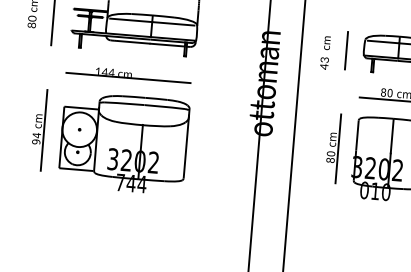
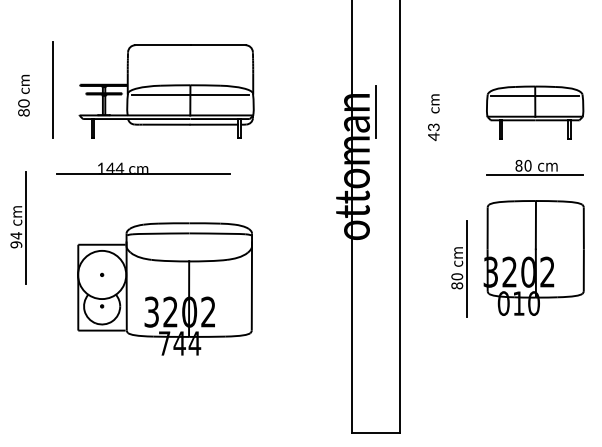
line: (346, 50) -> (375, 111), moved
part: (128, 74) -> (143, 168), moved
part: (38, 129) -> (18, 227), moved
part: (123, 143) -> (164, 288), moved
part: (333, 148) -> (459, 268), moved

